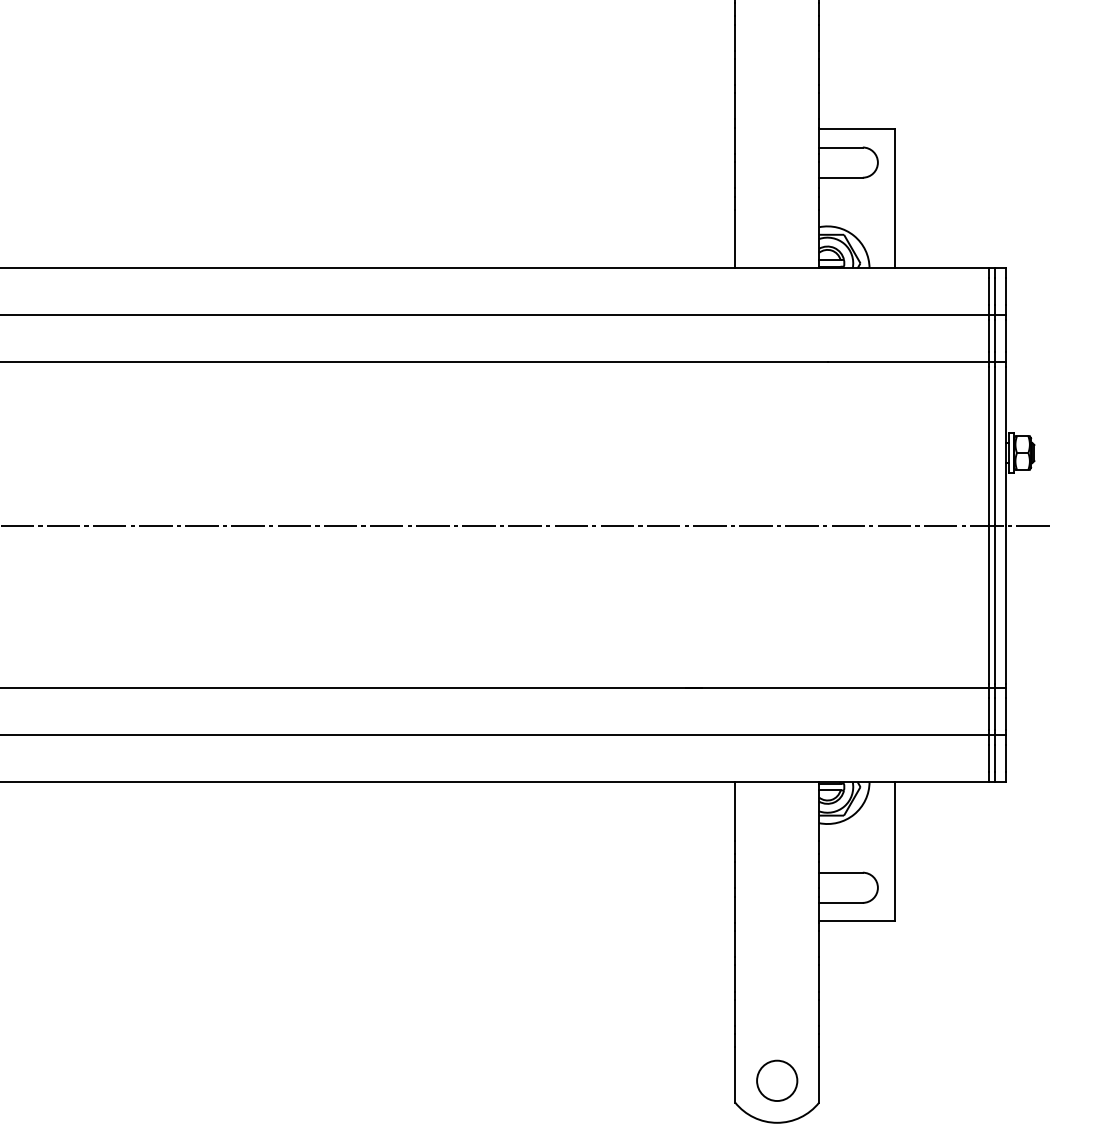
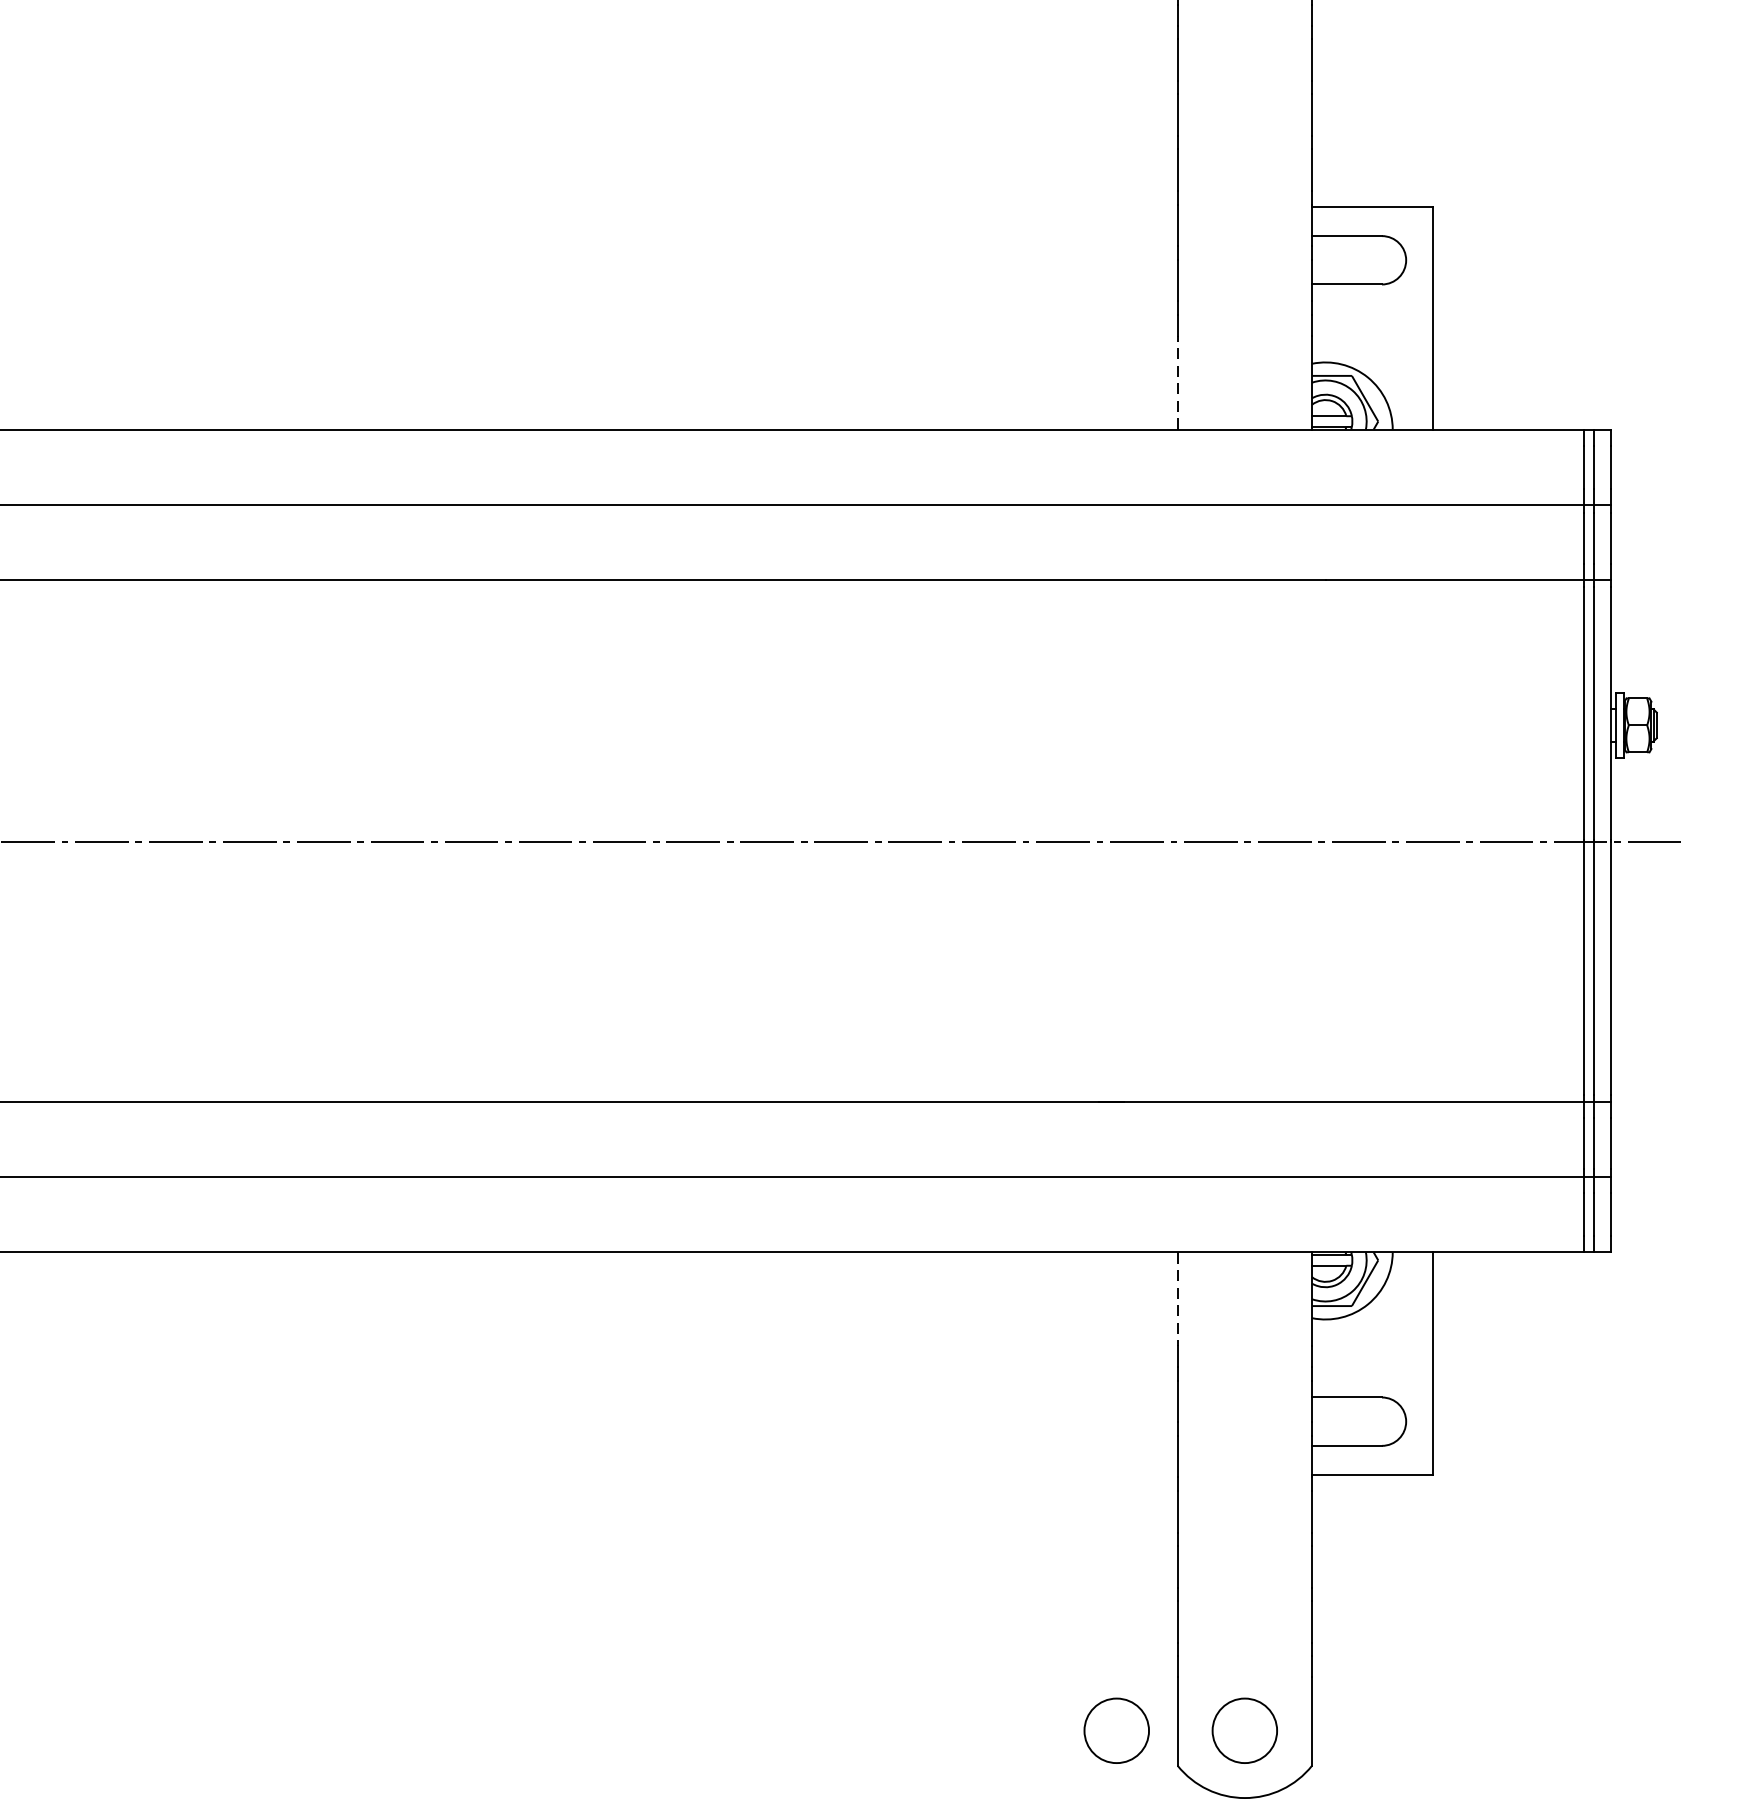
line: (735, 238) -> (1178, 381), solid -> dashed
line: (735, 811) -> (1178, 1299), solid -> dashed
circle: (697, 1080) -> (1117, 1730), added

